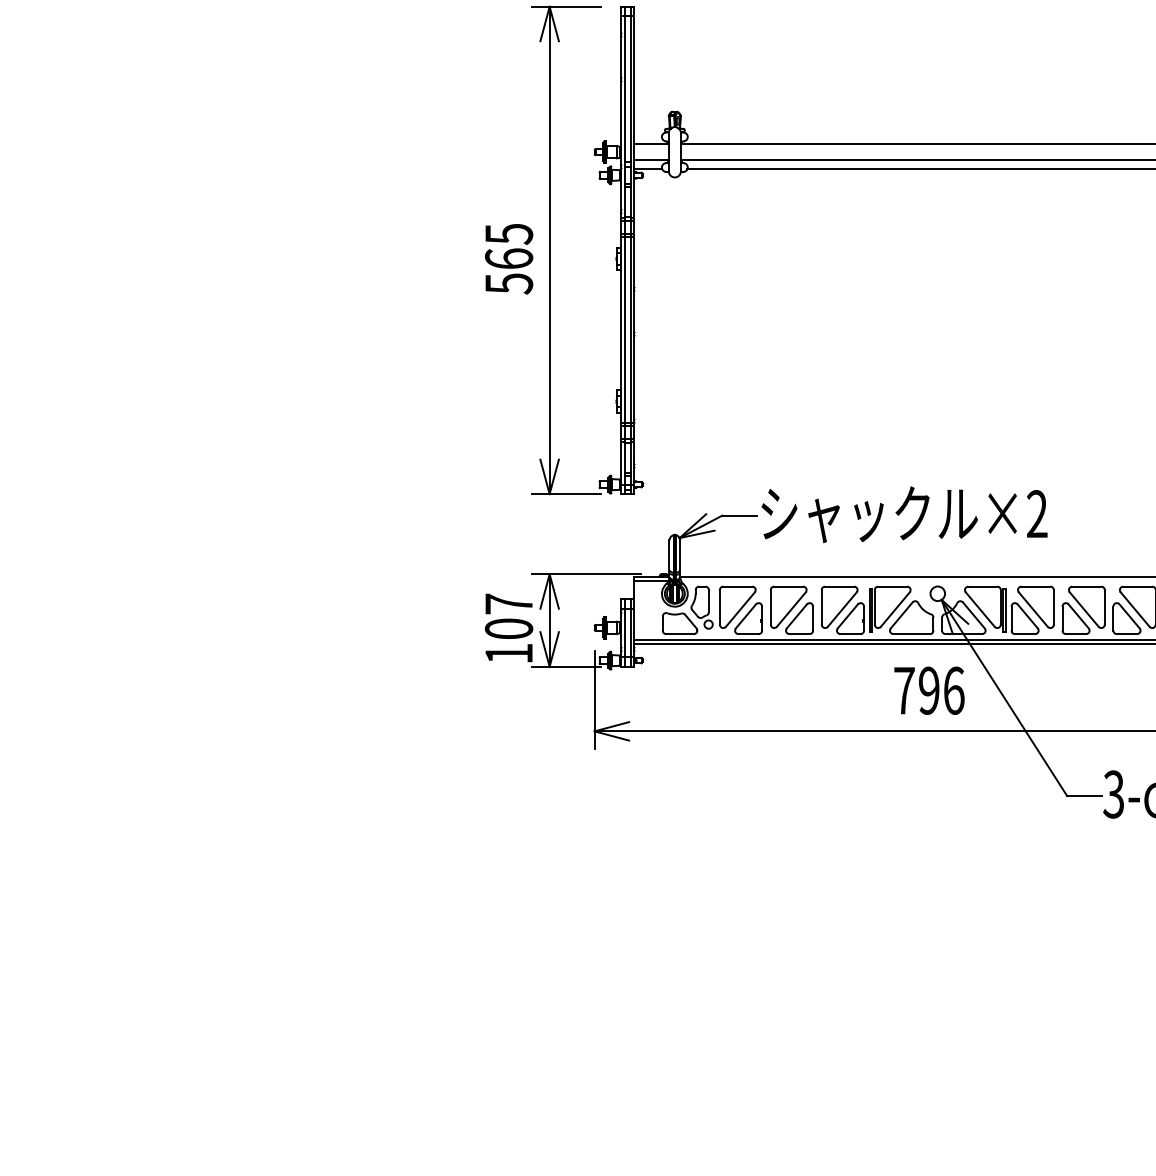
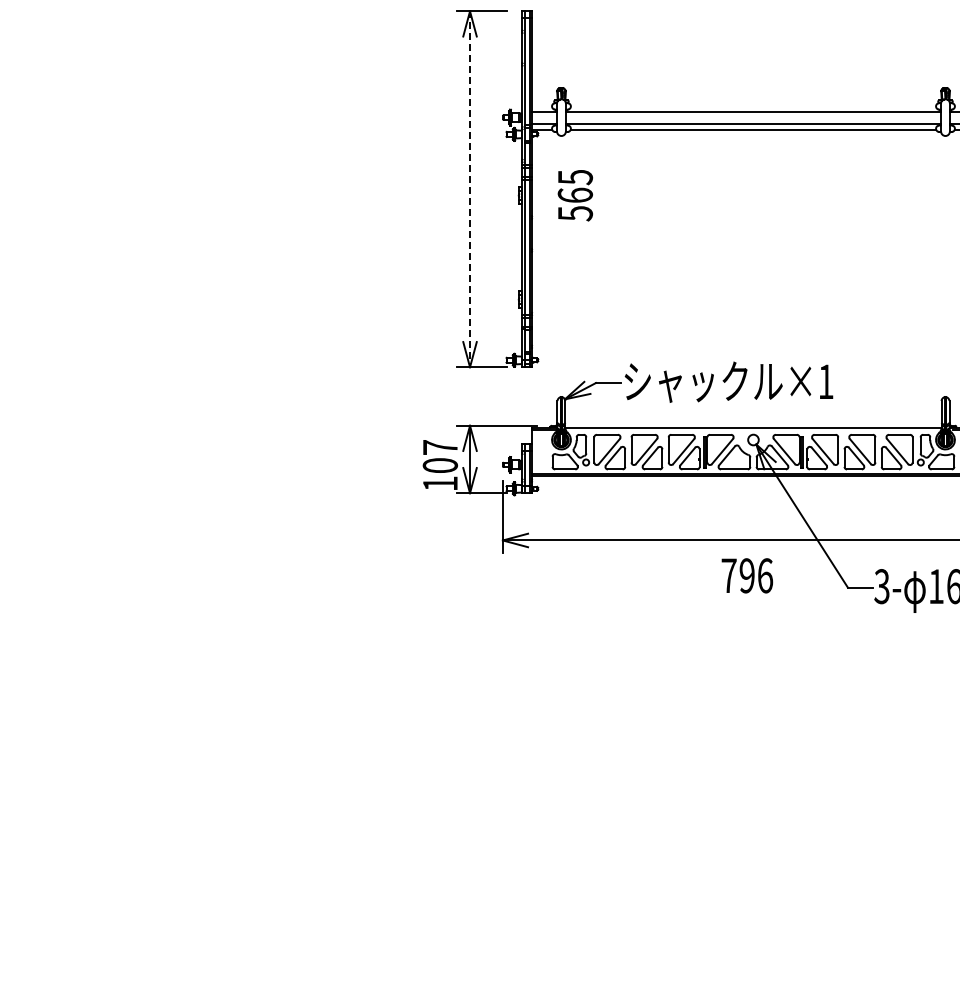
line: (550, 250) -> (470, 189), solid -> dashed
text: (507, 258) -> (574, 195), moved
text: (1036, 513) -> (825, 381), ×2 -> ×1
text: (929, 690) -> (747, 575), moved

